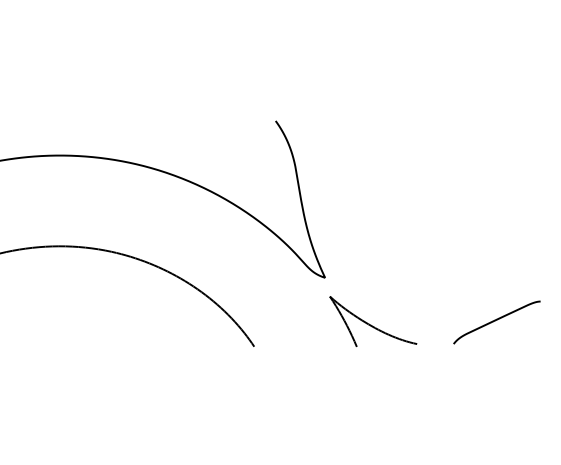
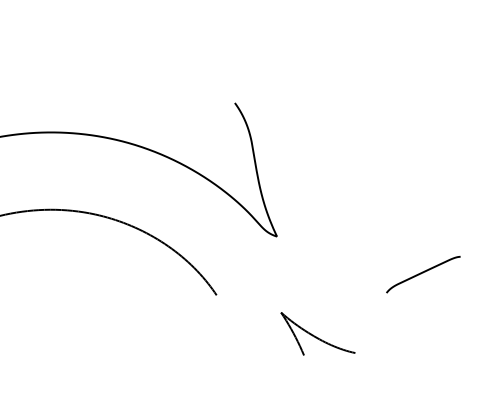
part: (372, 321) -> (317, 333), moved

